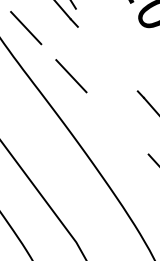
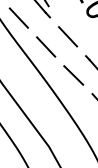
line: (108, 58) -> (68, 36), added
line: (117, 123) -> (73, 75), added

